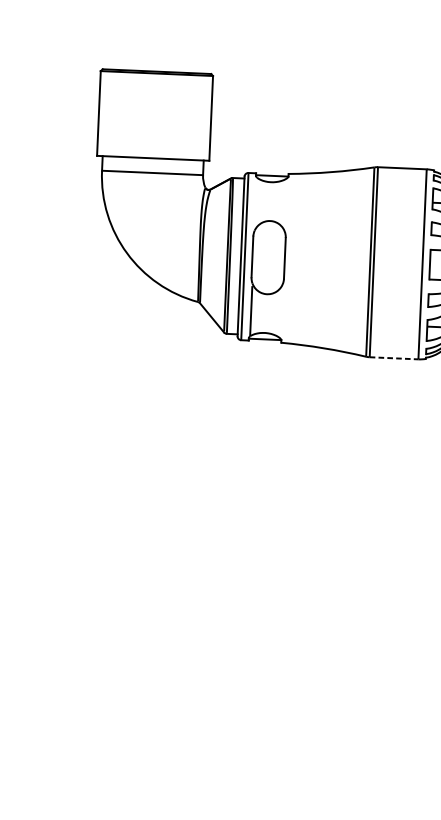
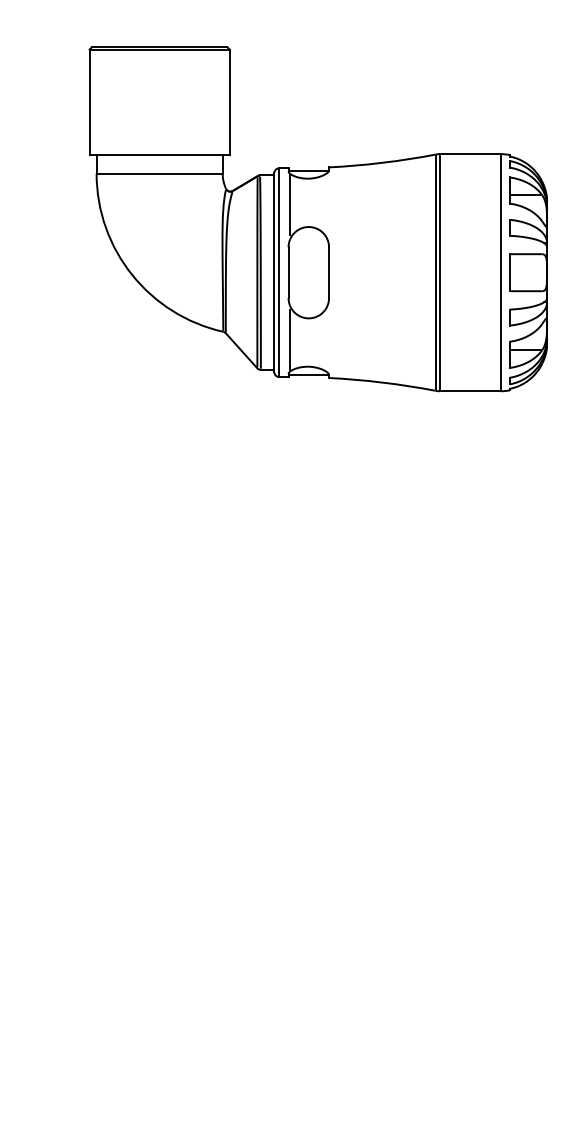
line: (256, 203) -> (290, 205), added
line: (394, 358) -> (470, 391), dashed -> solid

